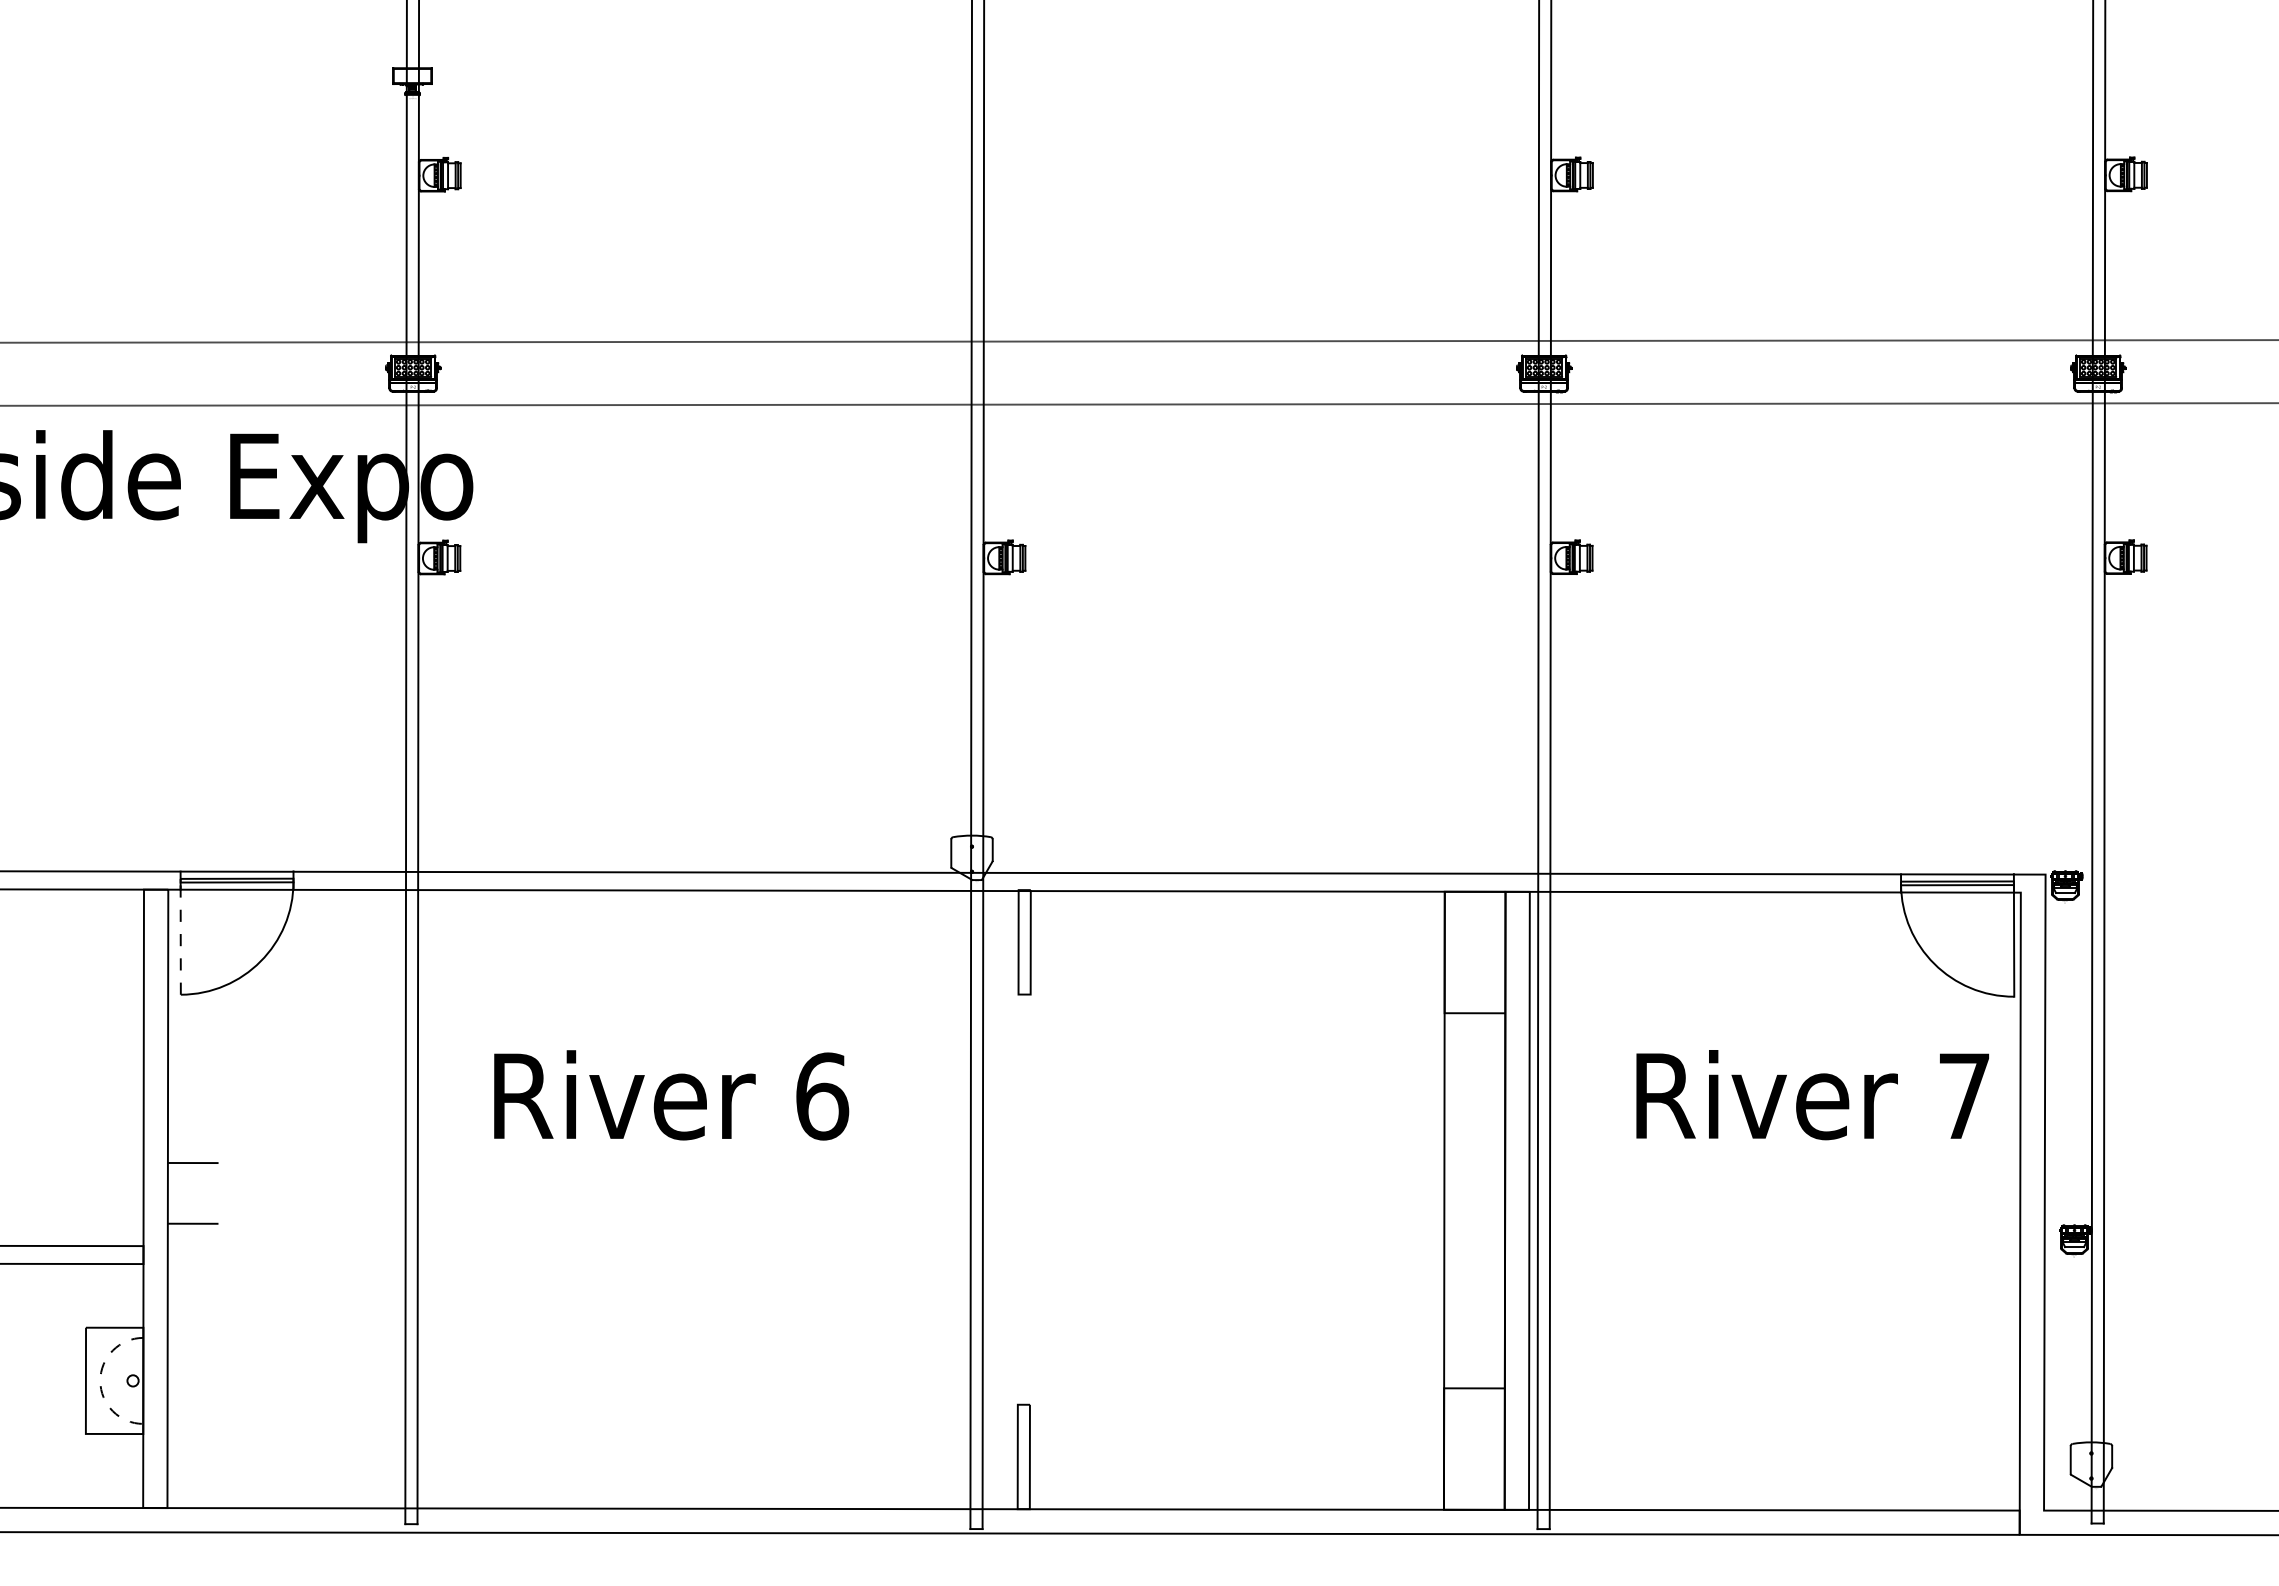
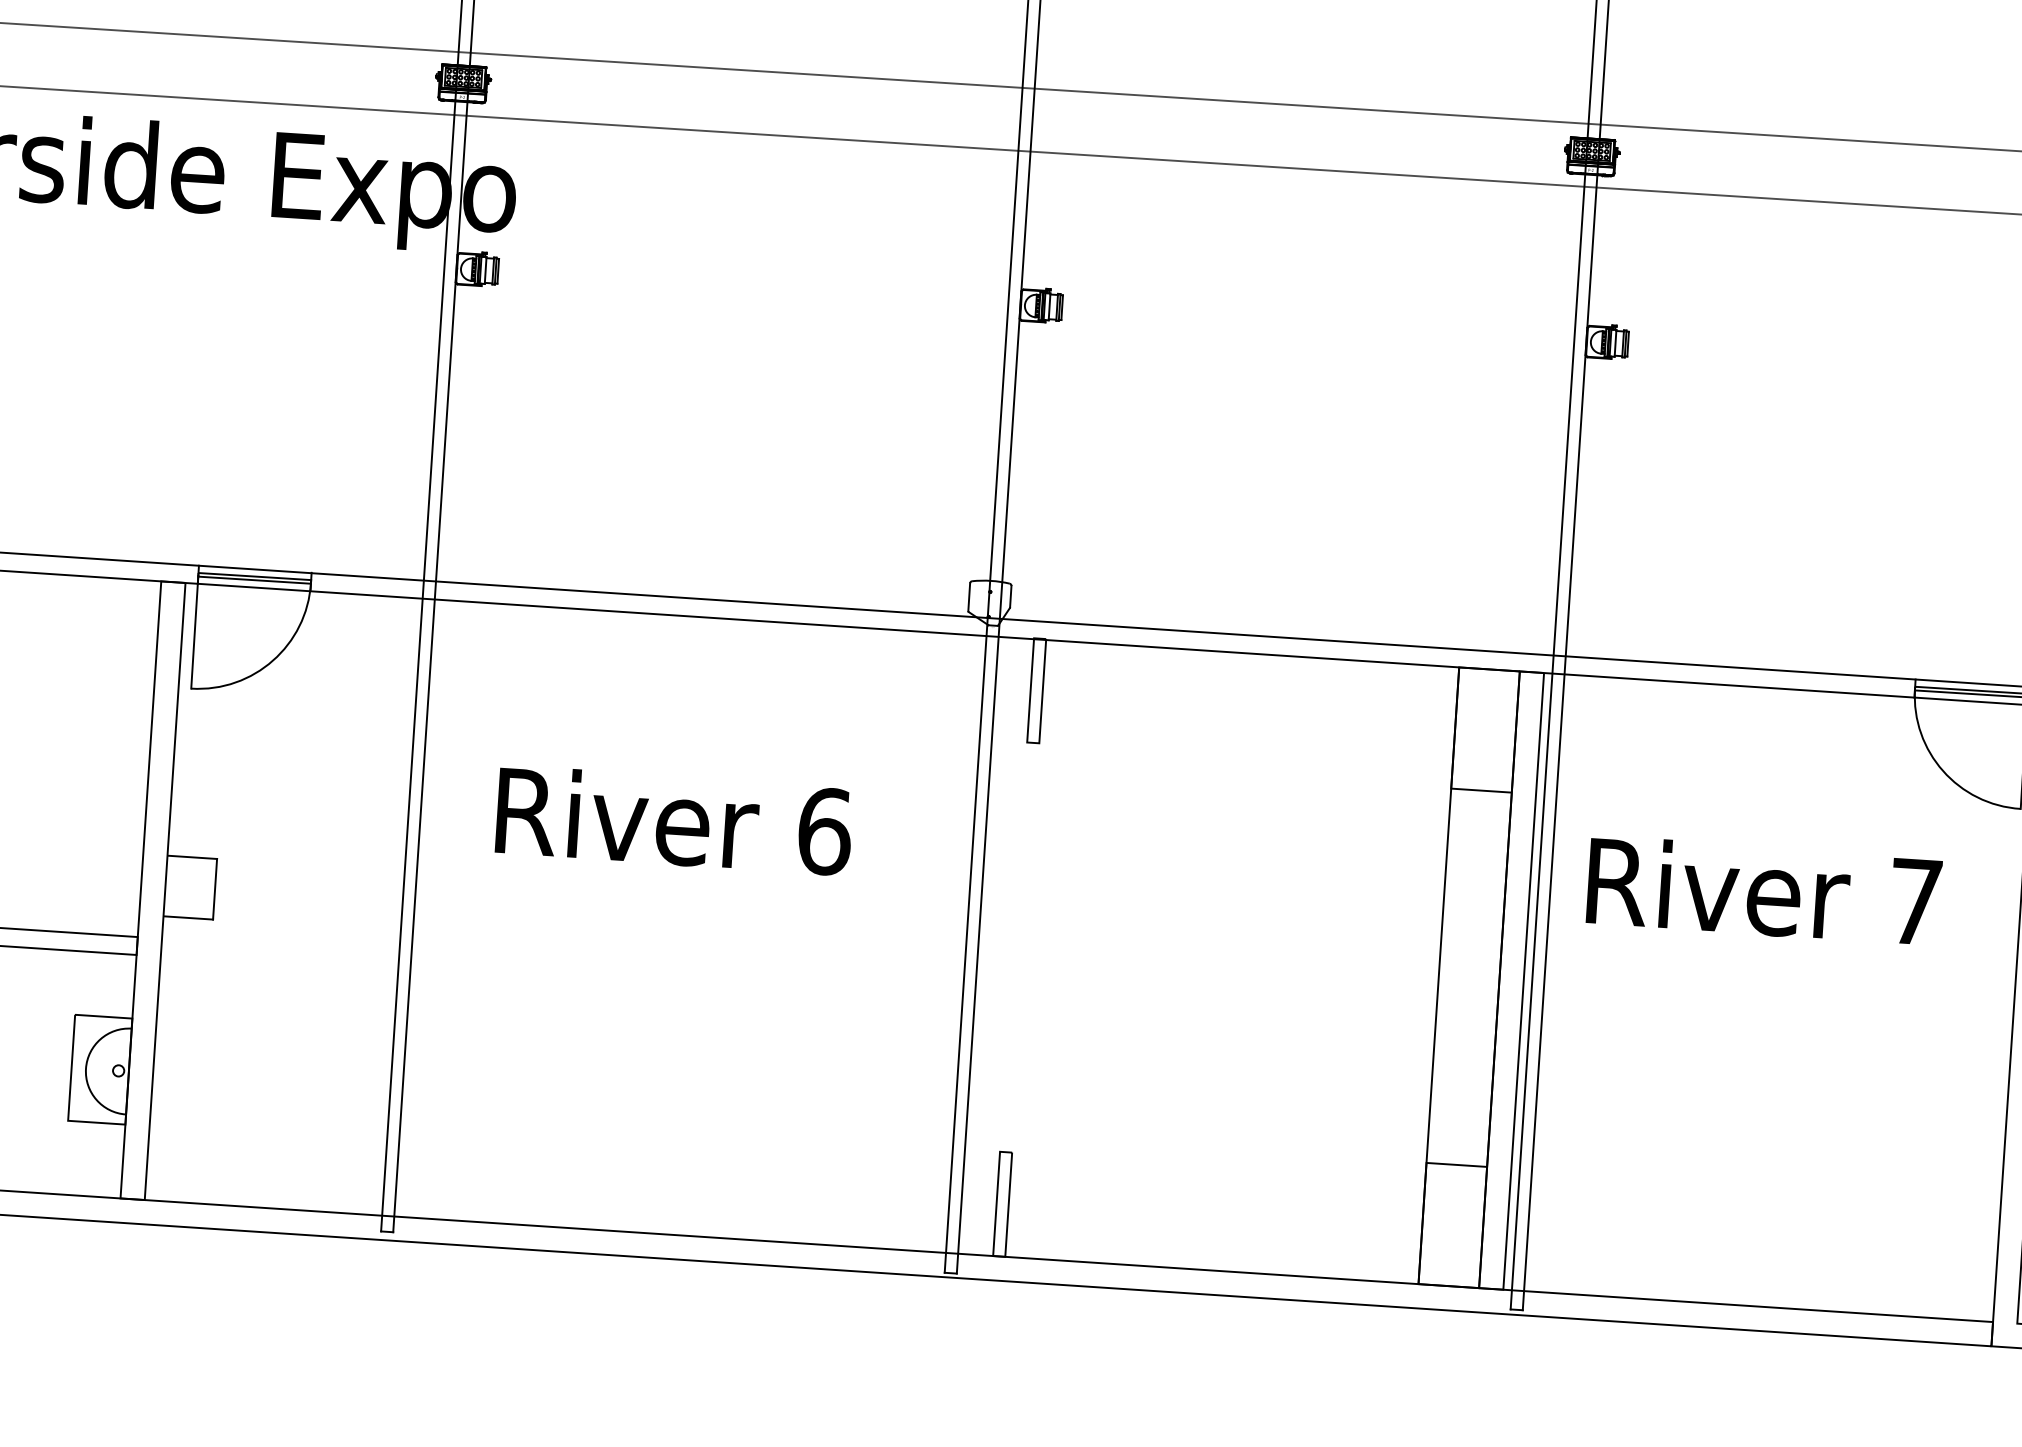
line: (180, 937) -> (194, 631), dashed -> solid
text: (1812, 1095) -> (1764, 891), moved
line: (217, 1193) -> (215, 889), added
arc: (100, 1380) -> (86, 1068), dashed -> solid

